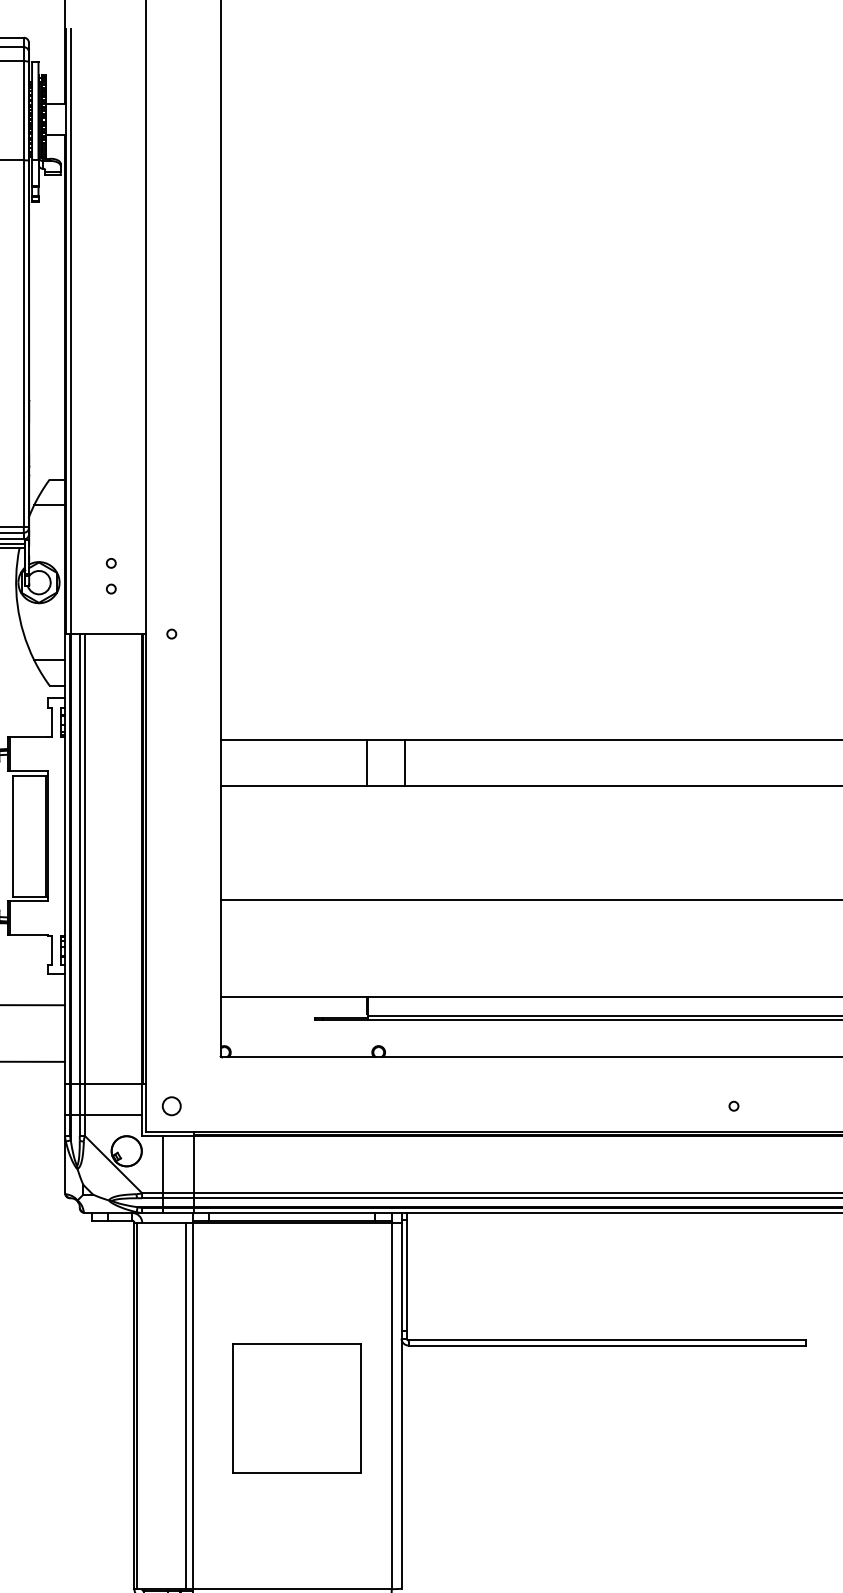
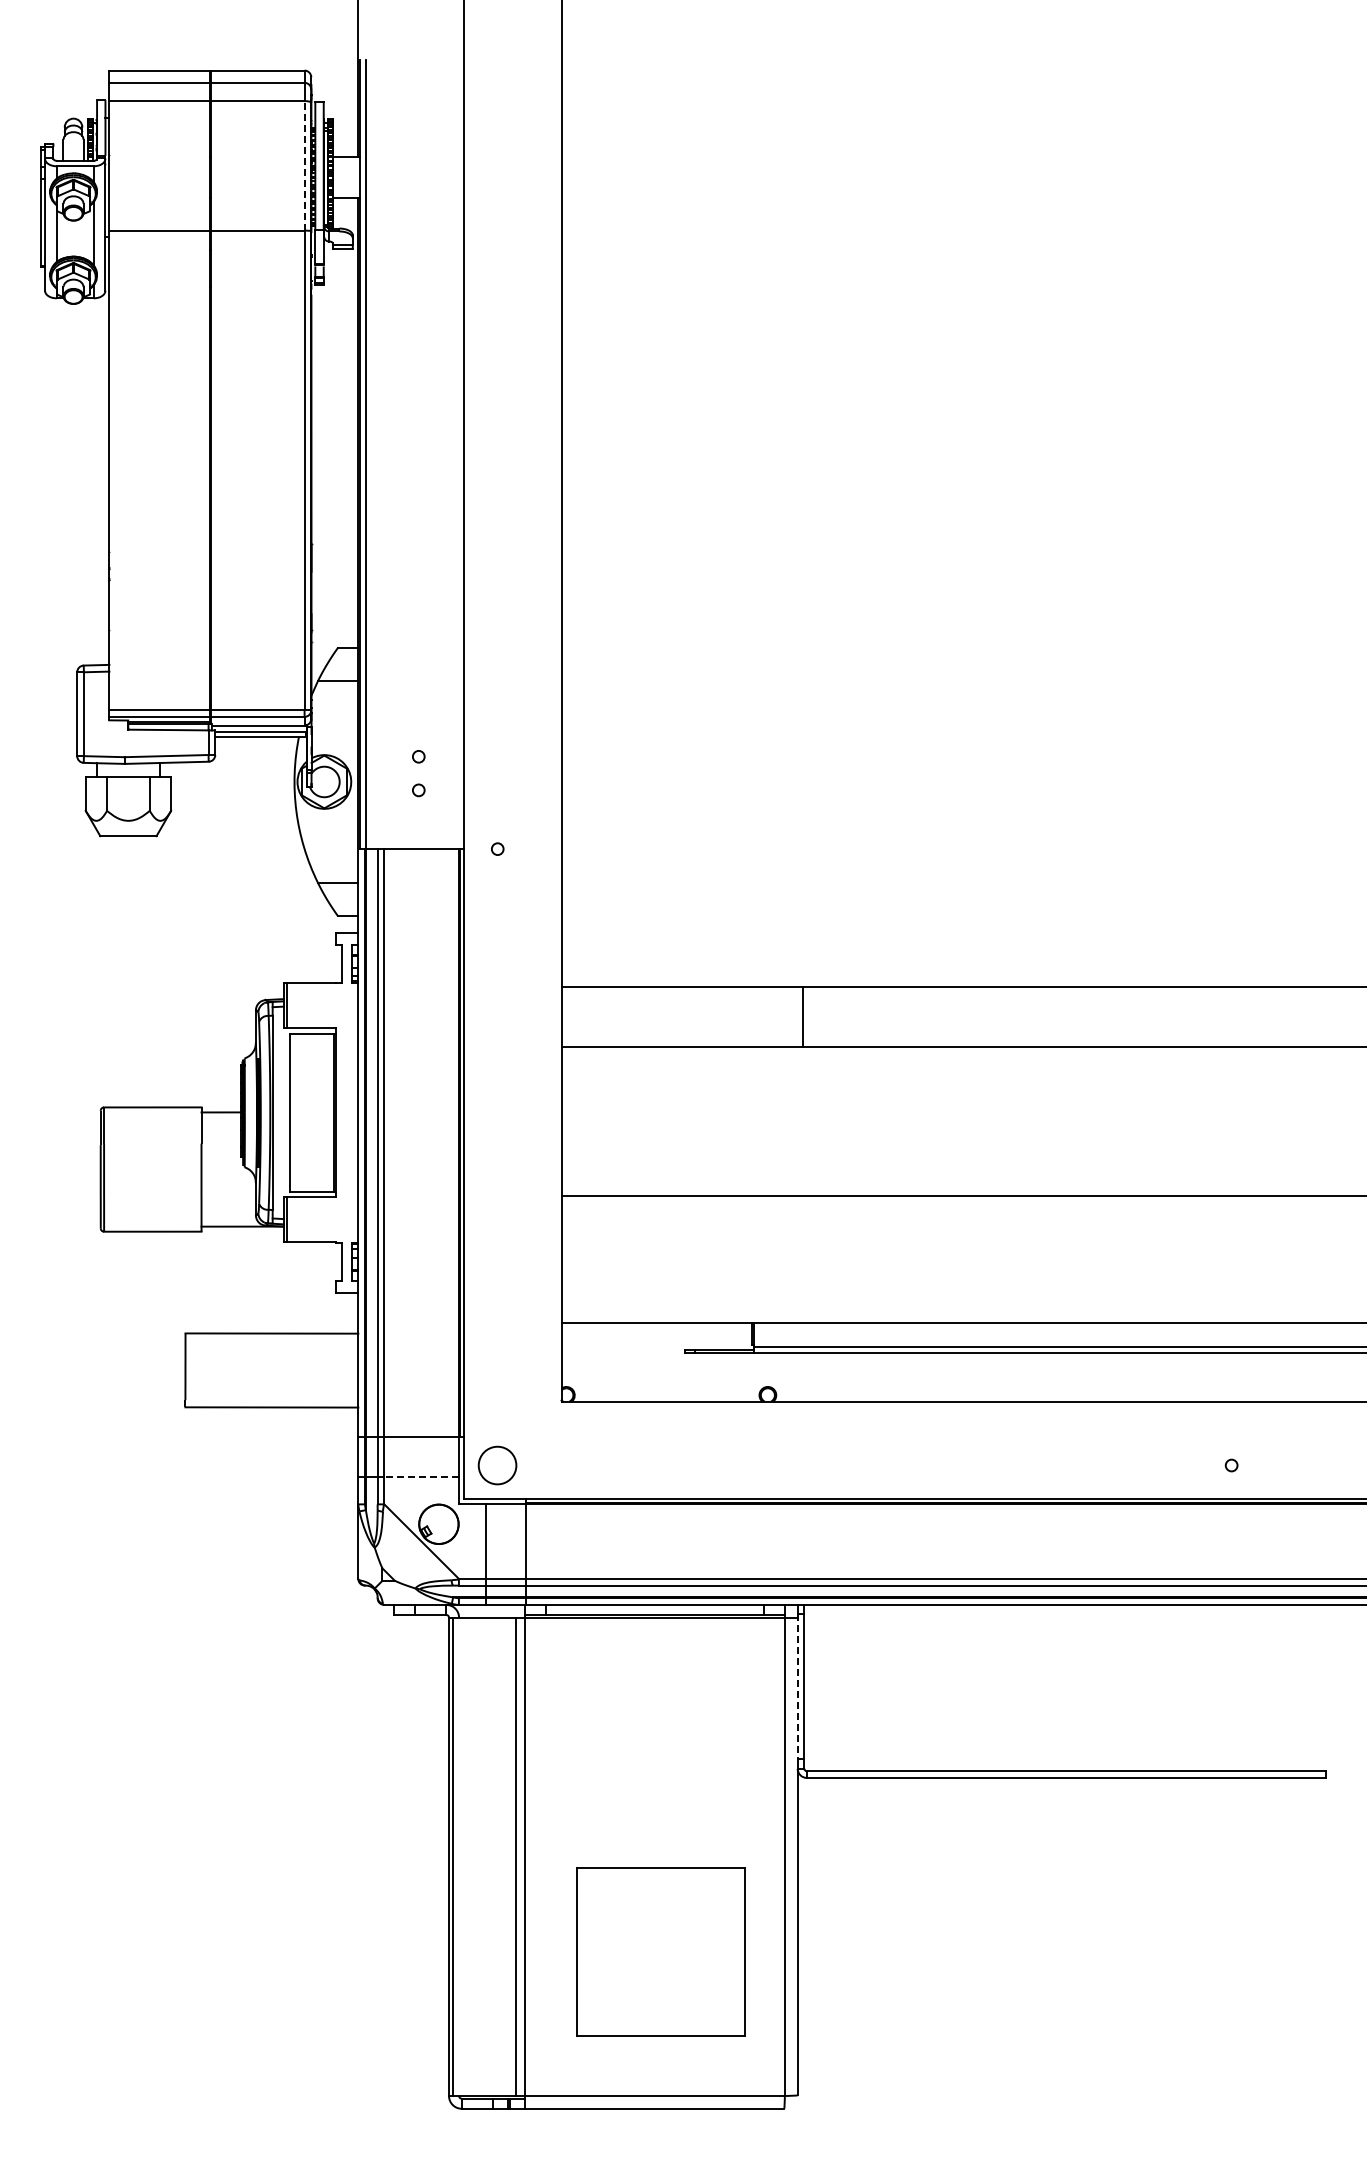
line: (23, 110) -> (304, 165), solid -> dashed
line: (366, 762) -> (752, 1016), removed
circle: (171, 1106) -> (497, 1465), size x1.6
line: (113, 1115) -> (421, 1477), solid -> dashed
line: (401, 1276) -> (797, 1687), solid -> dashed
part: (296, 1408) -> (660, 1951), moved

